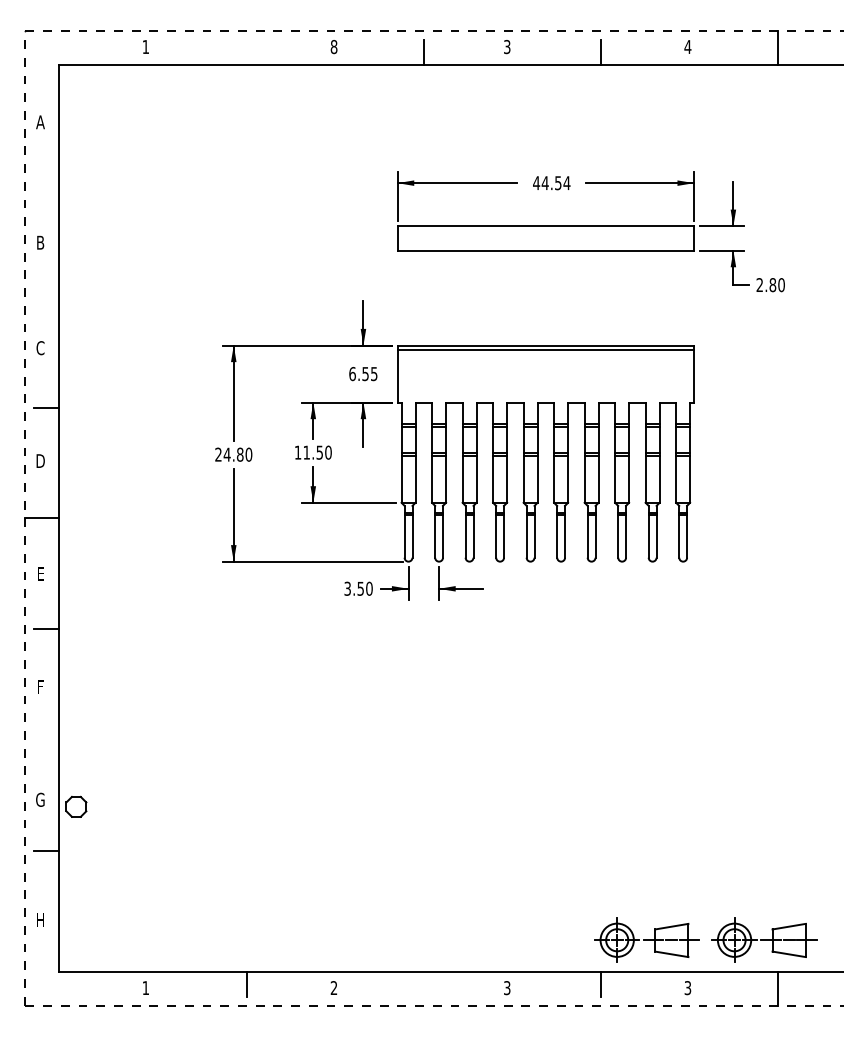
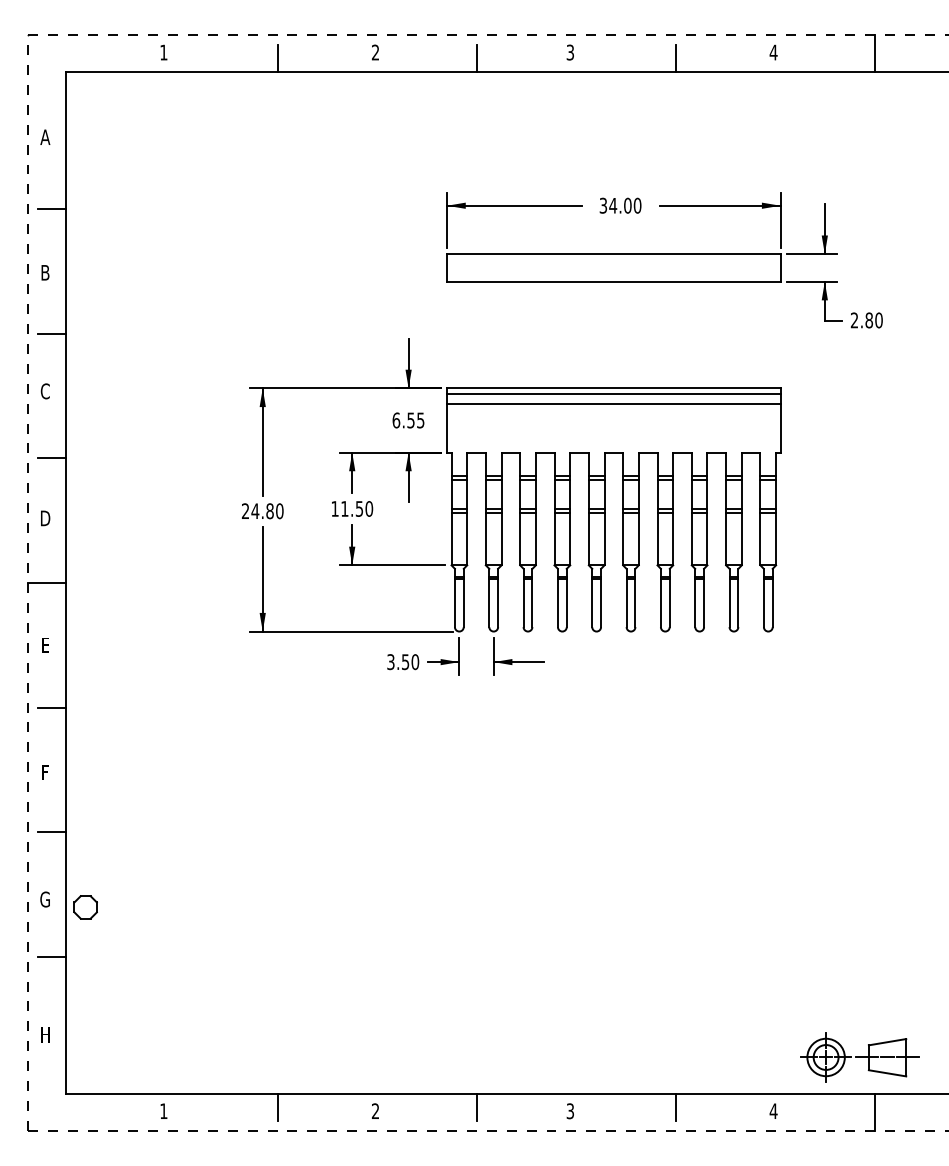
text: (333, 46) -> (375, 52), 8 -> 2
line: (246, 52) -> (277, 58), added
text: (551, 182) -> (620, 205), 44.54 -> 34.00
line: (45, 186) -> (51, 209), added
line: (45, 296) -> (51, 333), added
line: (545, 359) -> (613, 404), added
line: (45, 740) -> (51, 832), added
part: (646, 940) -> (727, 1057), removed
line: (423, 984) -> (476, 1107), added
text: (687, 988) -> (773, 1111), 3 -> 4

